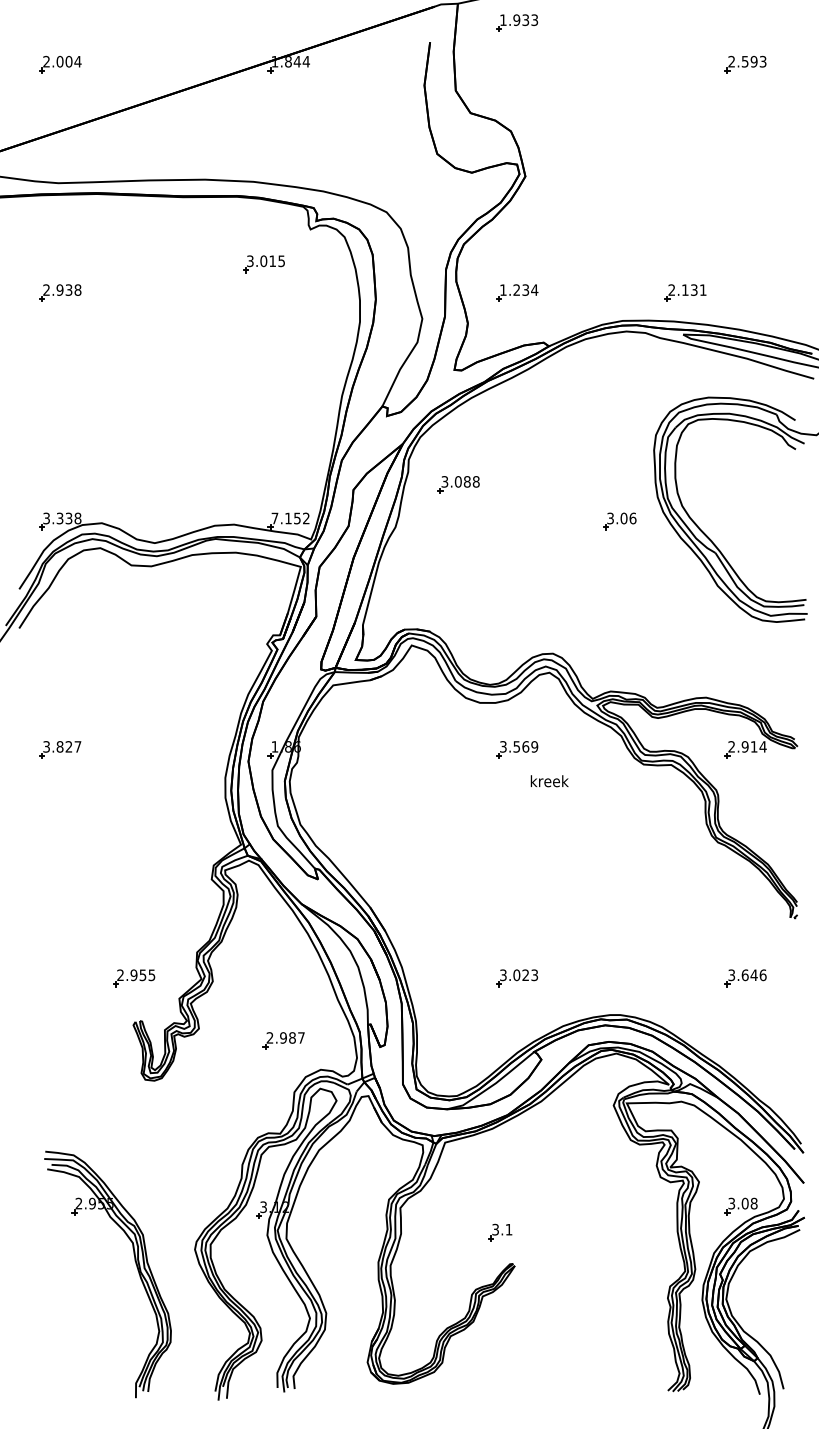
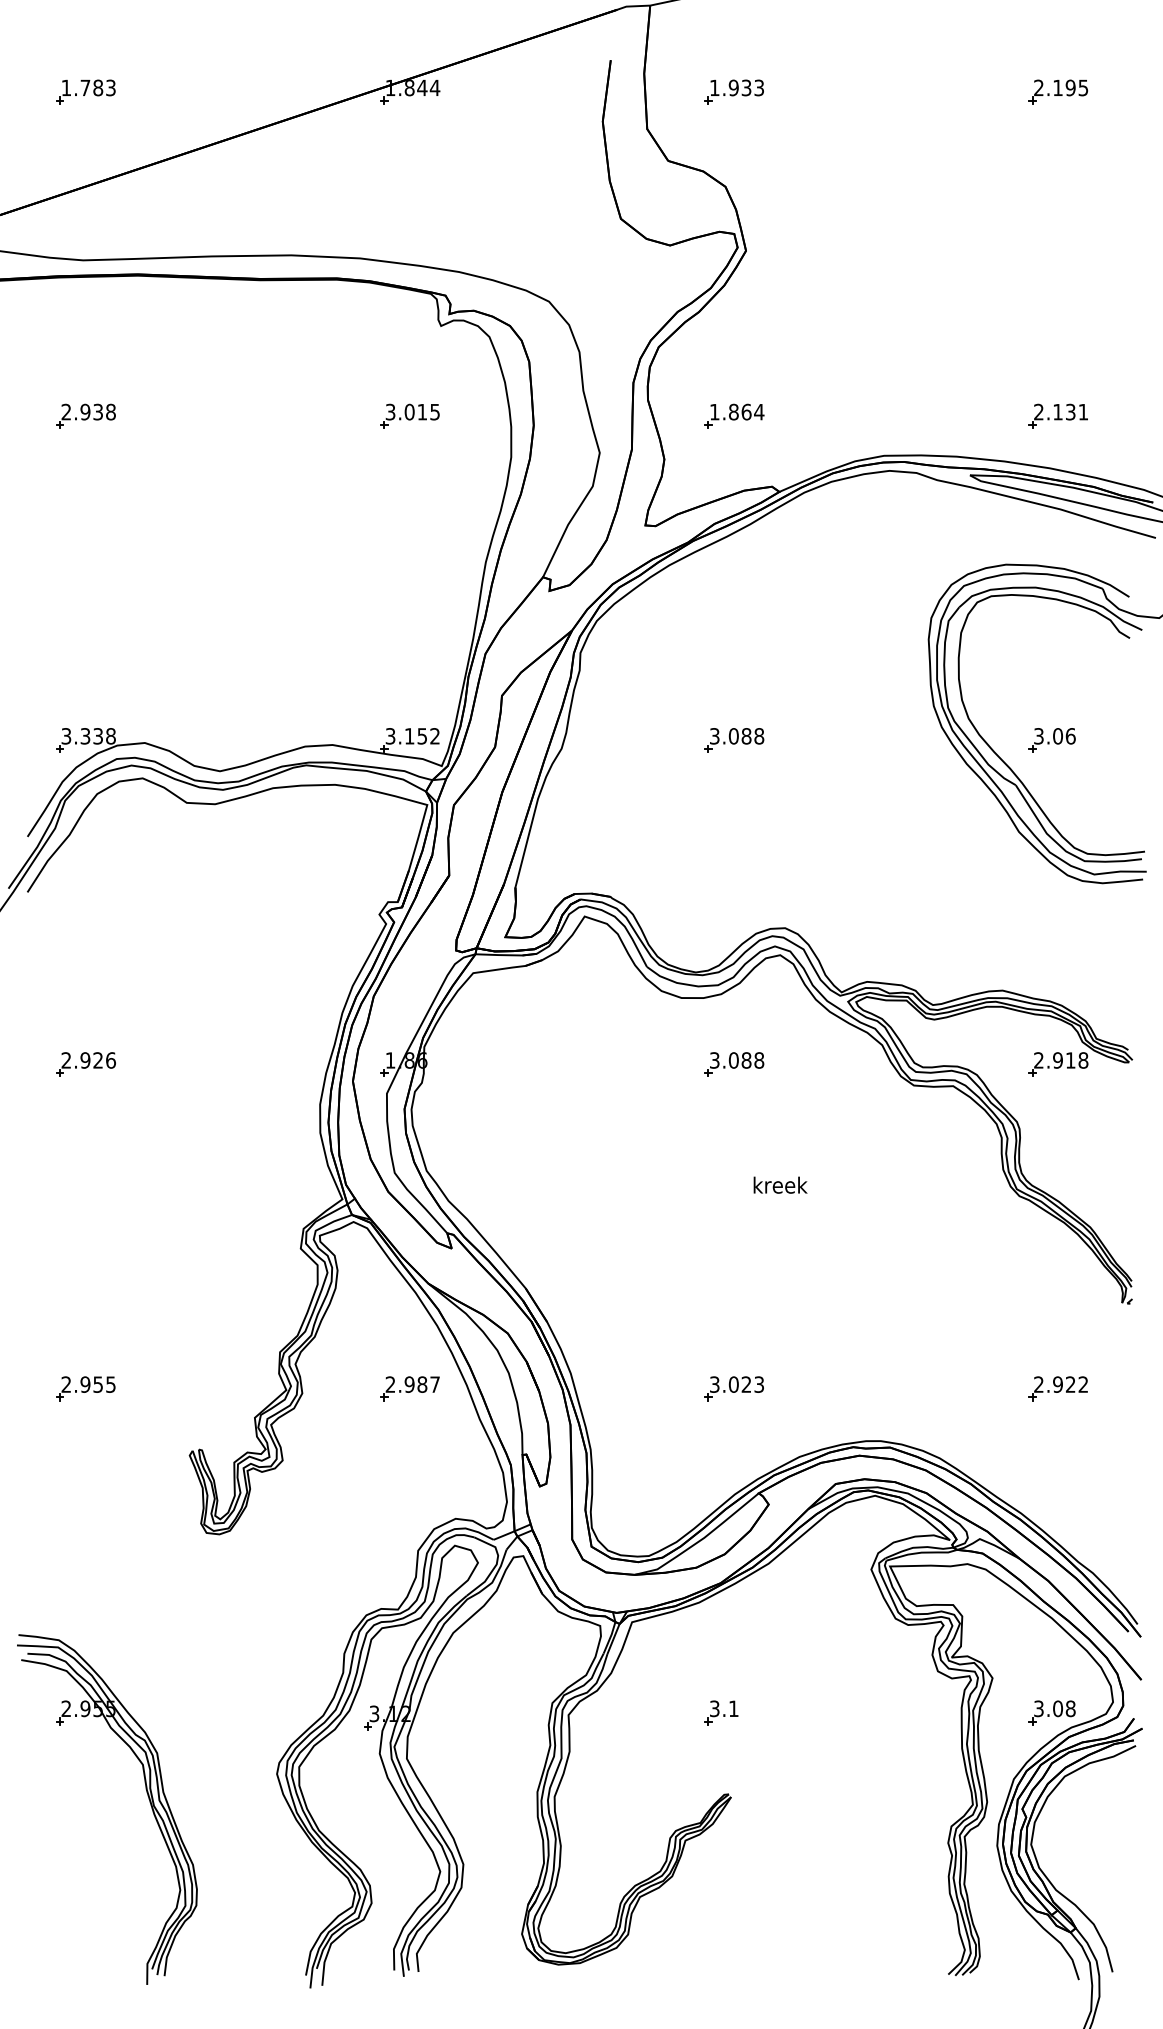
part: (516, 22) -> (733, 91), moved
text: (62, 61) -> (88, 87), 2.004 -> 1.783
text: (754, 61) -> (1070, 87), 2.593 -> 2.195
part: (263, 263) -> (409, 415), moved
text: (521, 289) -> (740, 411), 1.234 -> 1.864
part: (684, 292) -> (1057, 415), moved
part: (458, 484) -> (734, 740), moved
text: (274, 518) -> (390, 736), 7.152 -> 3.152
part: (619, 521) -> (1051, 740), moved
text: (62, 746) -> (88, 1060), 3.827 -> 2.926
text: (525, 746) -> (746, 1060), 3.569 -> 3.088
text: (763, 746) -> (1083, 1060), 2.914 -> 2.918
text: (549, 780) -> (780, 1184), moved
text: (747, 975) -> (1061, 1384), 3.646 -> 2.922
part: (134, 977) -> (85, 1388), moved
part: (283, 1040) -> (409, 1388), moved
part: (500, 1232) -> (721, 1712), moved
part: (136, 1265) -> (147, 1796), moved

